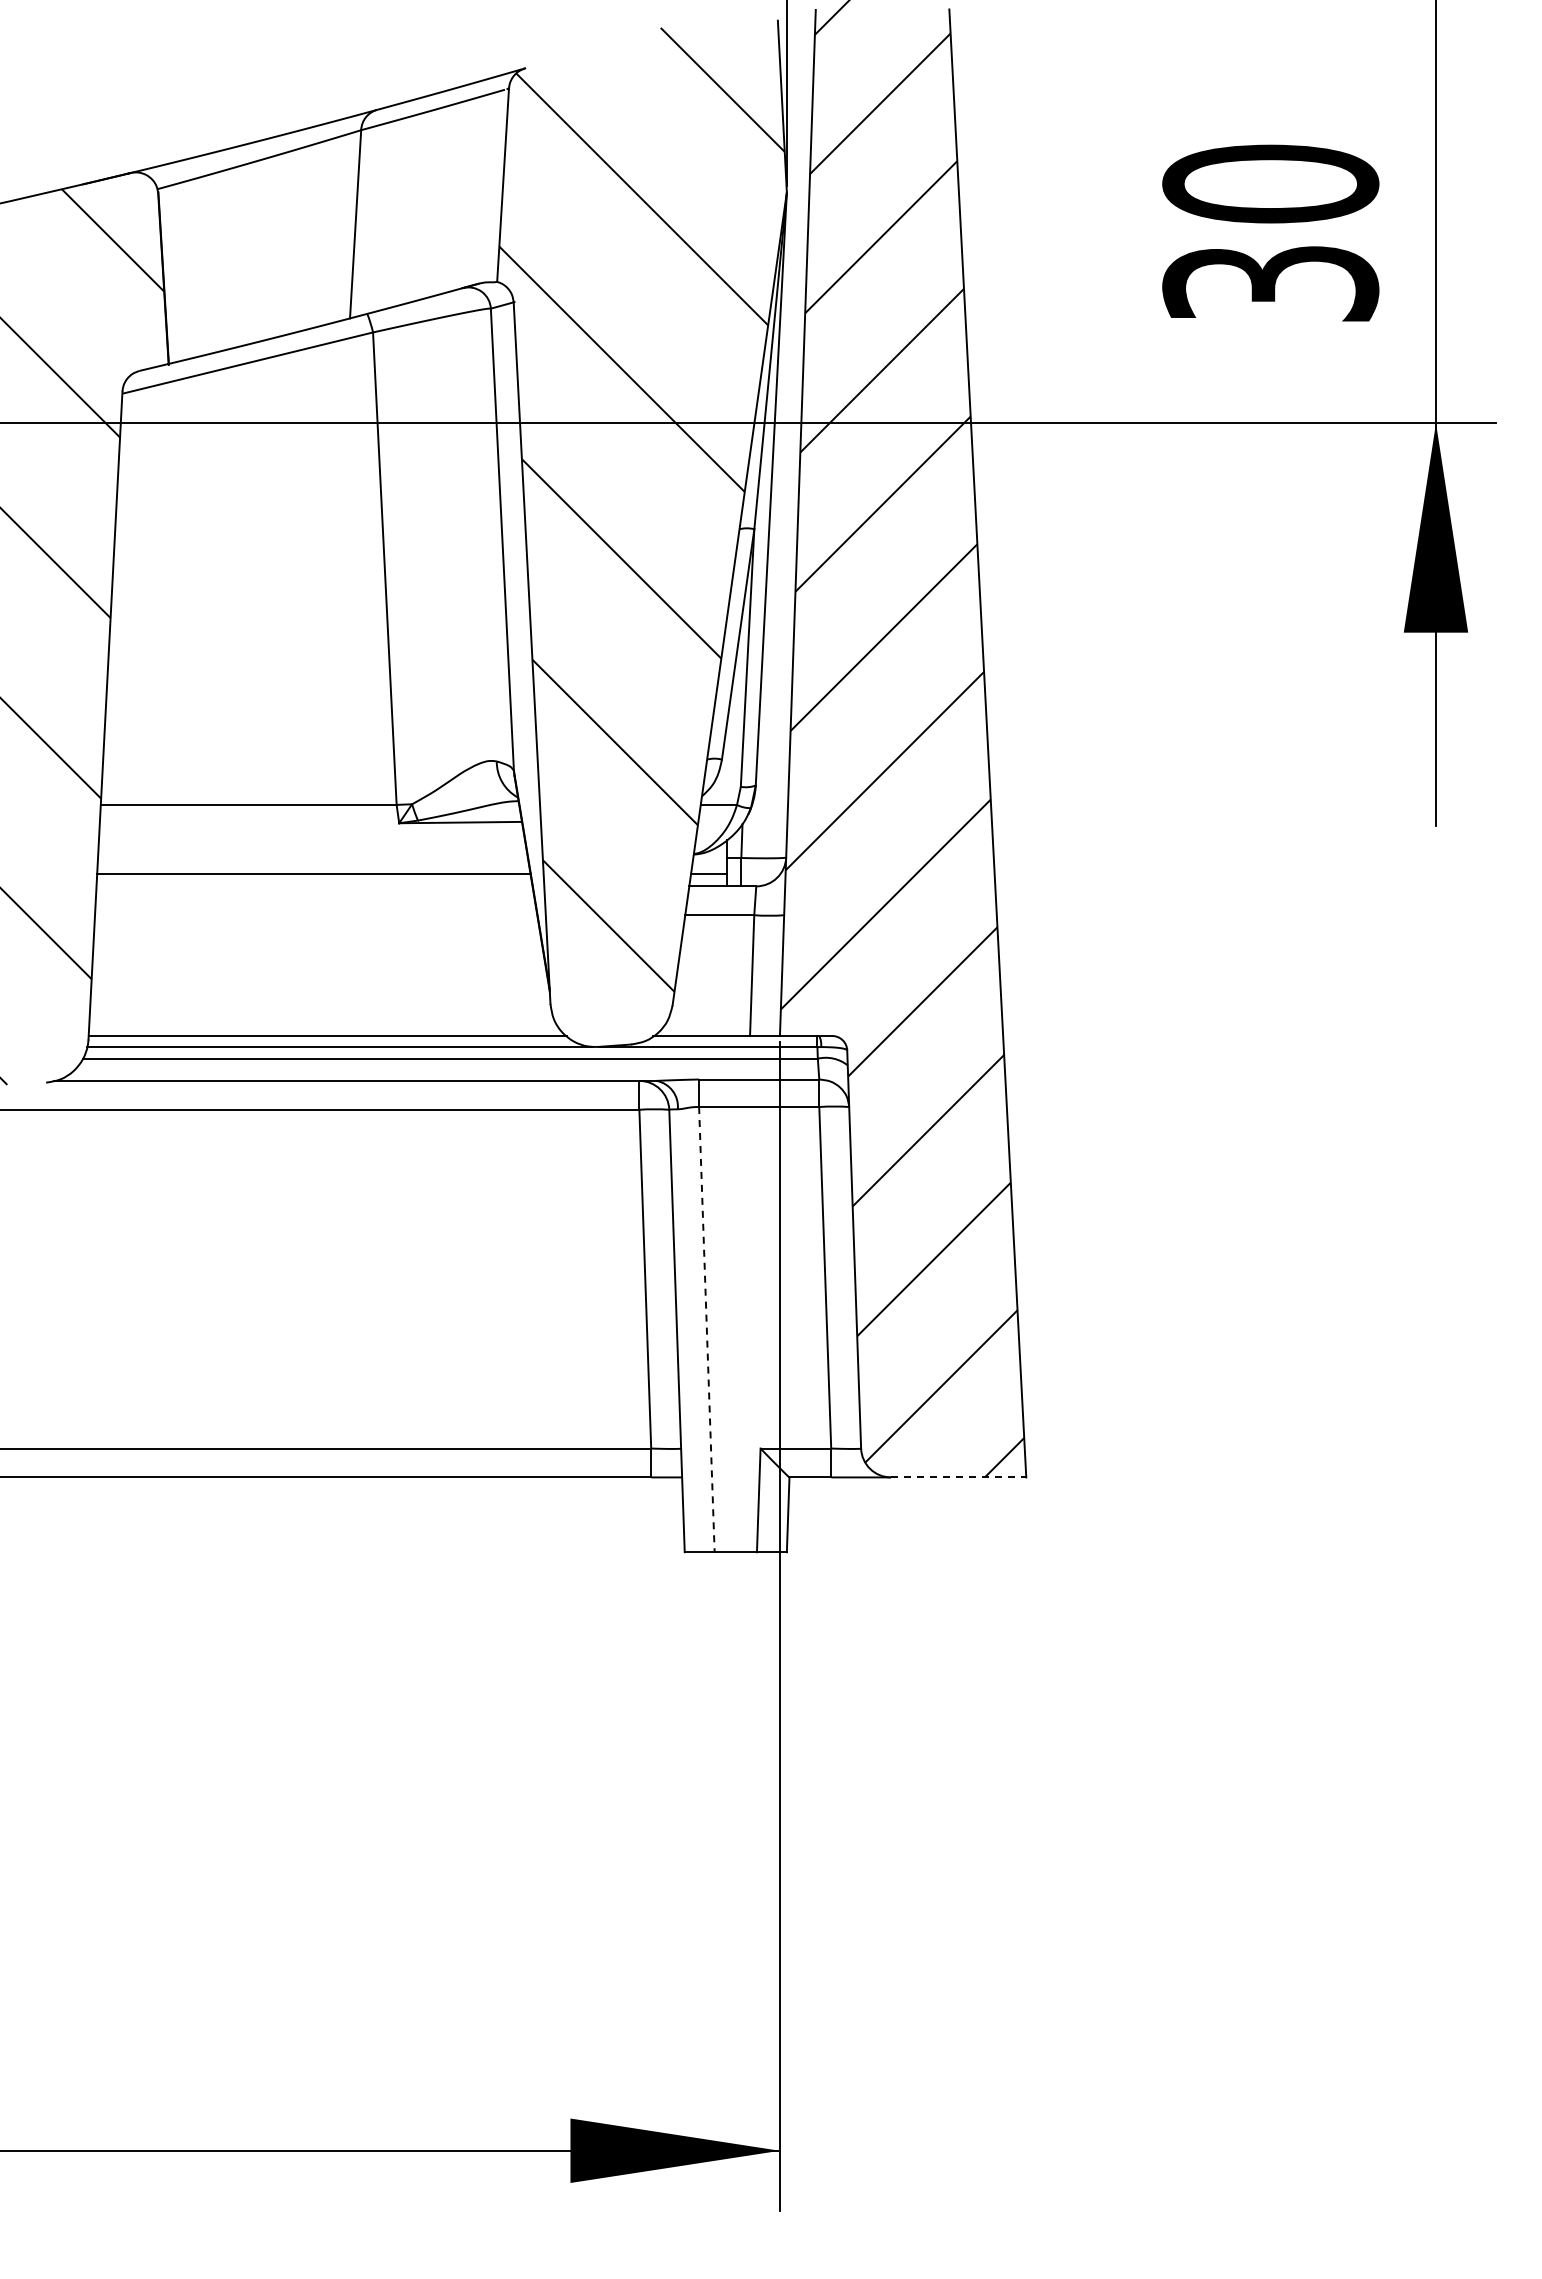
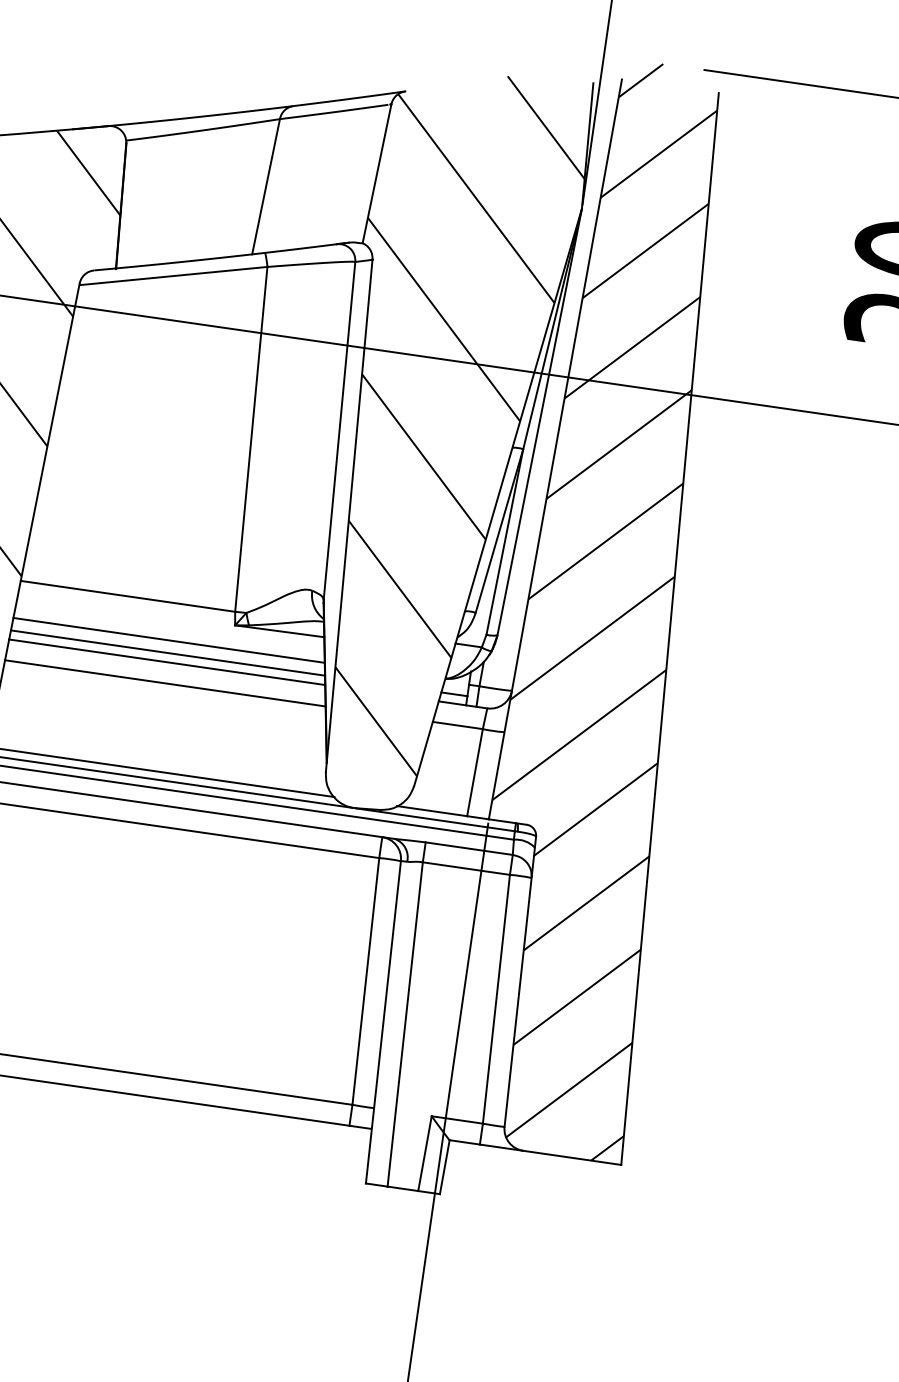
line: (312, 856) -> (168, 640), added
line: (314, 886) -> (167, 662), added
line: (316, 915) -> (165, 683), added
line: (706, 1329) -> (404, 1024), dashed -> solid
line: (958, 1477) -> (572, 1157), dashed -> solid

